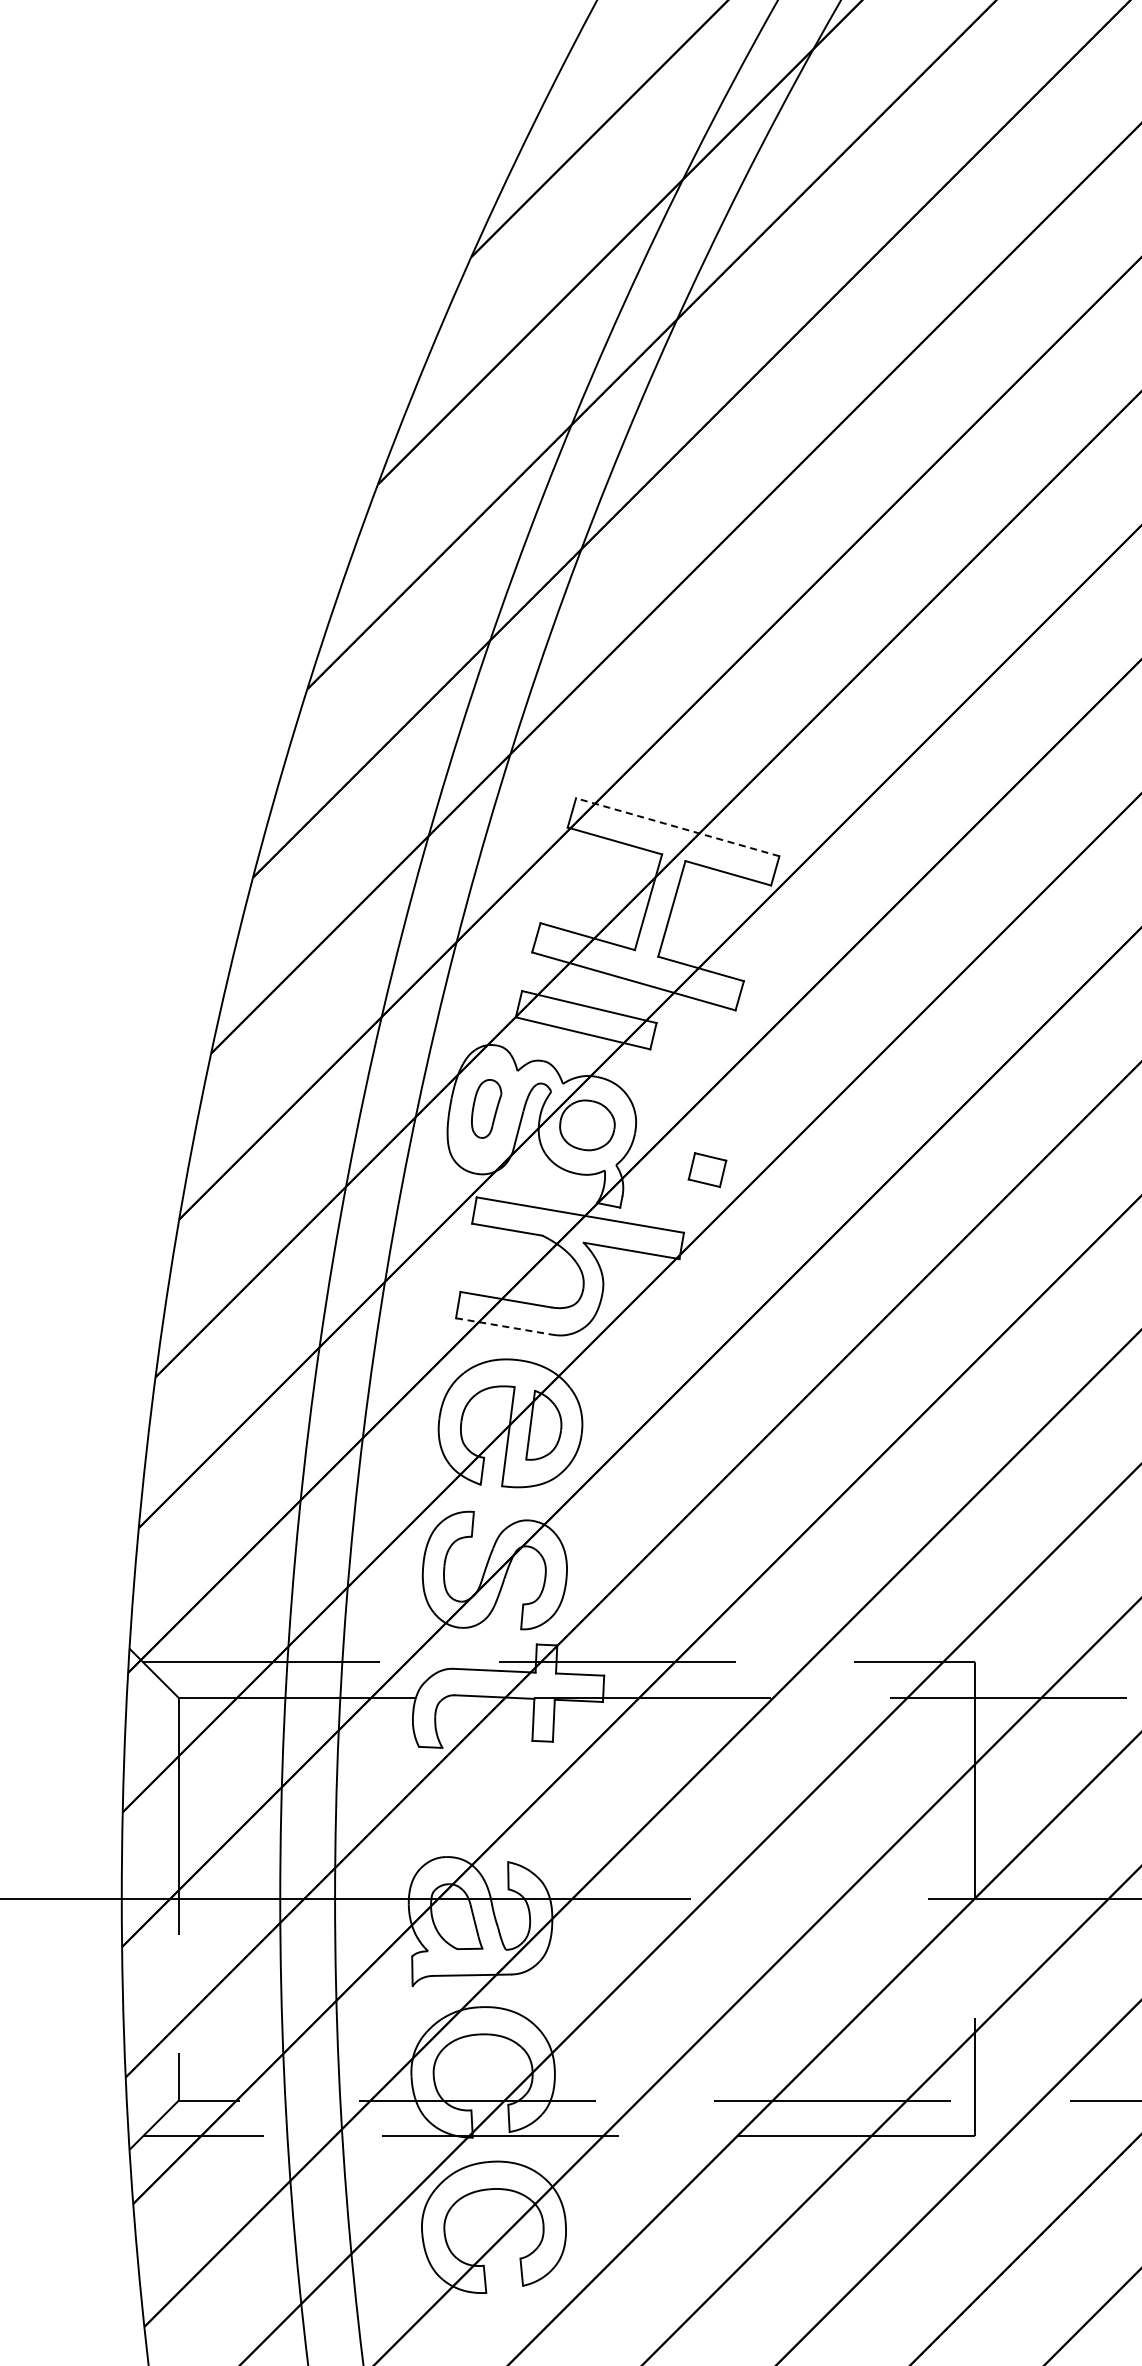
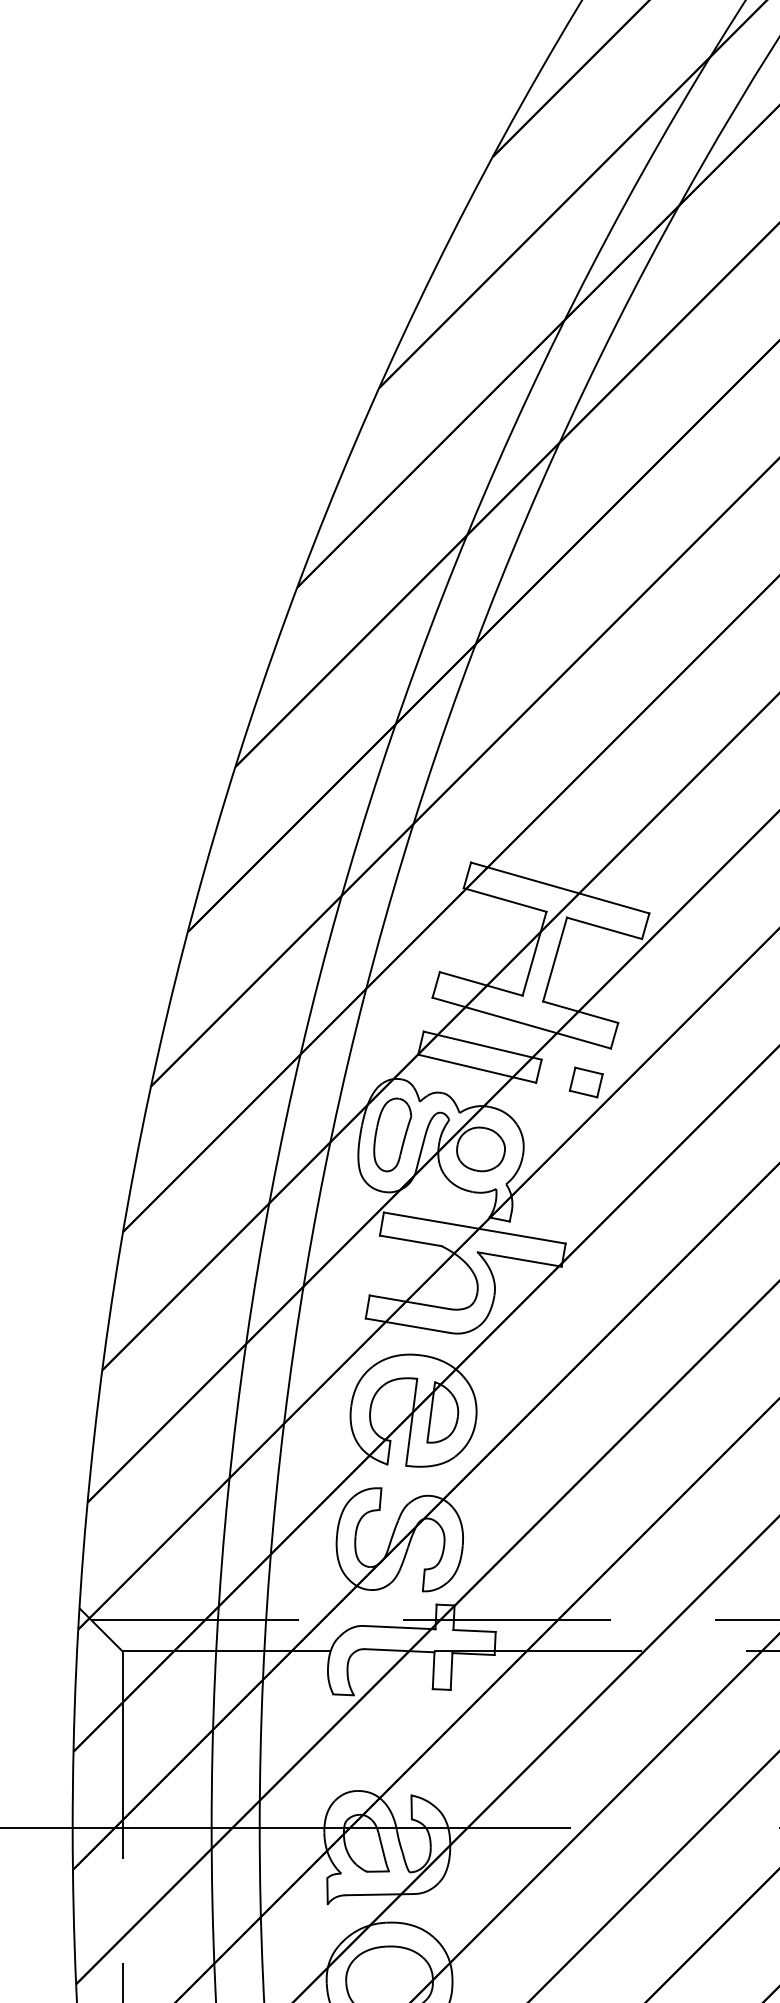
line: (677, 827) -> (559, 888), dashed -> solid
part: (486, 1108) -> (392, 1134), size x1.43
part: (707, 1169) -> (586, 1081), moved
line: (505, 1326) -> (409, 1325), dashed -> solid

